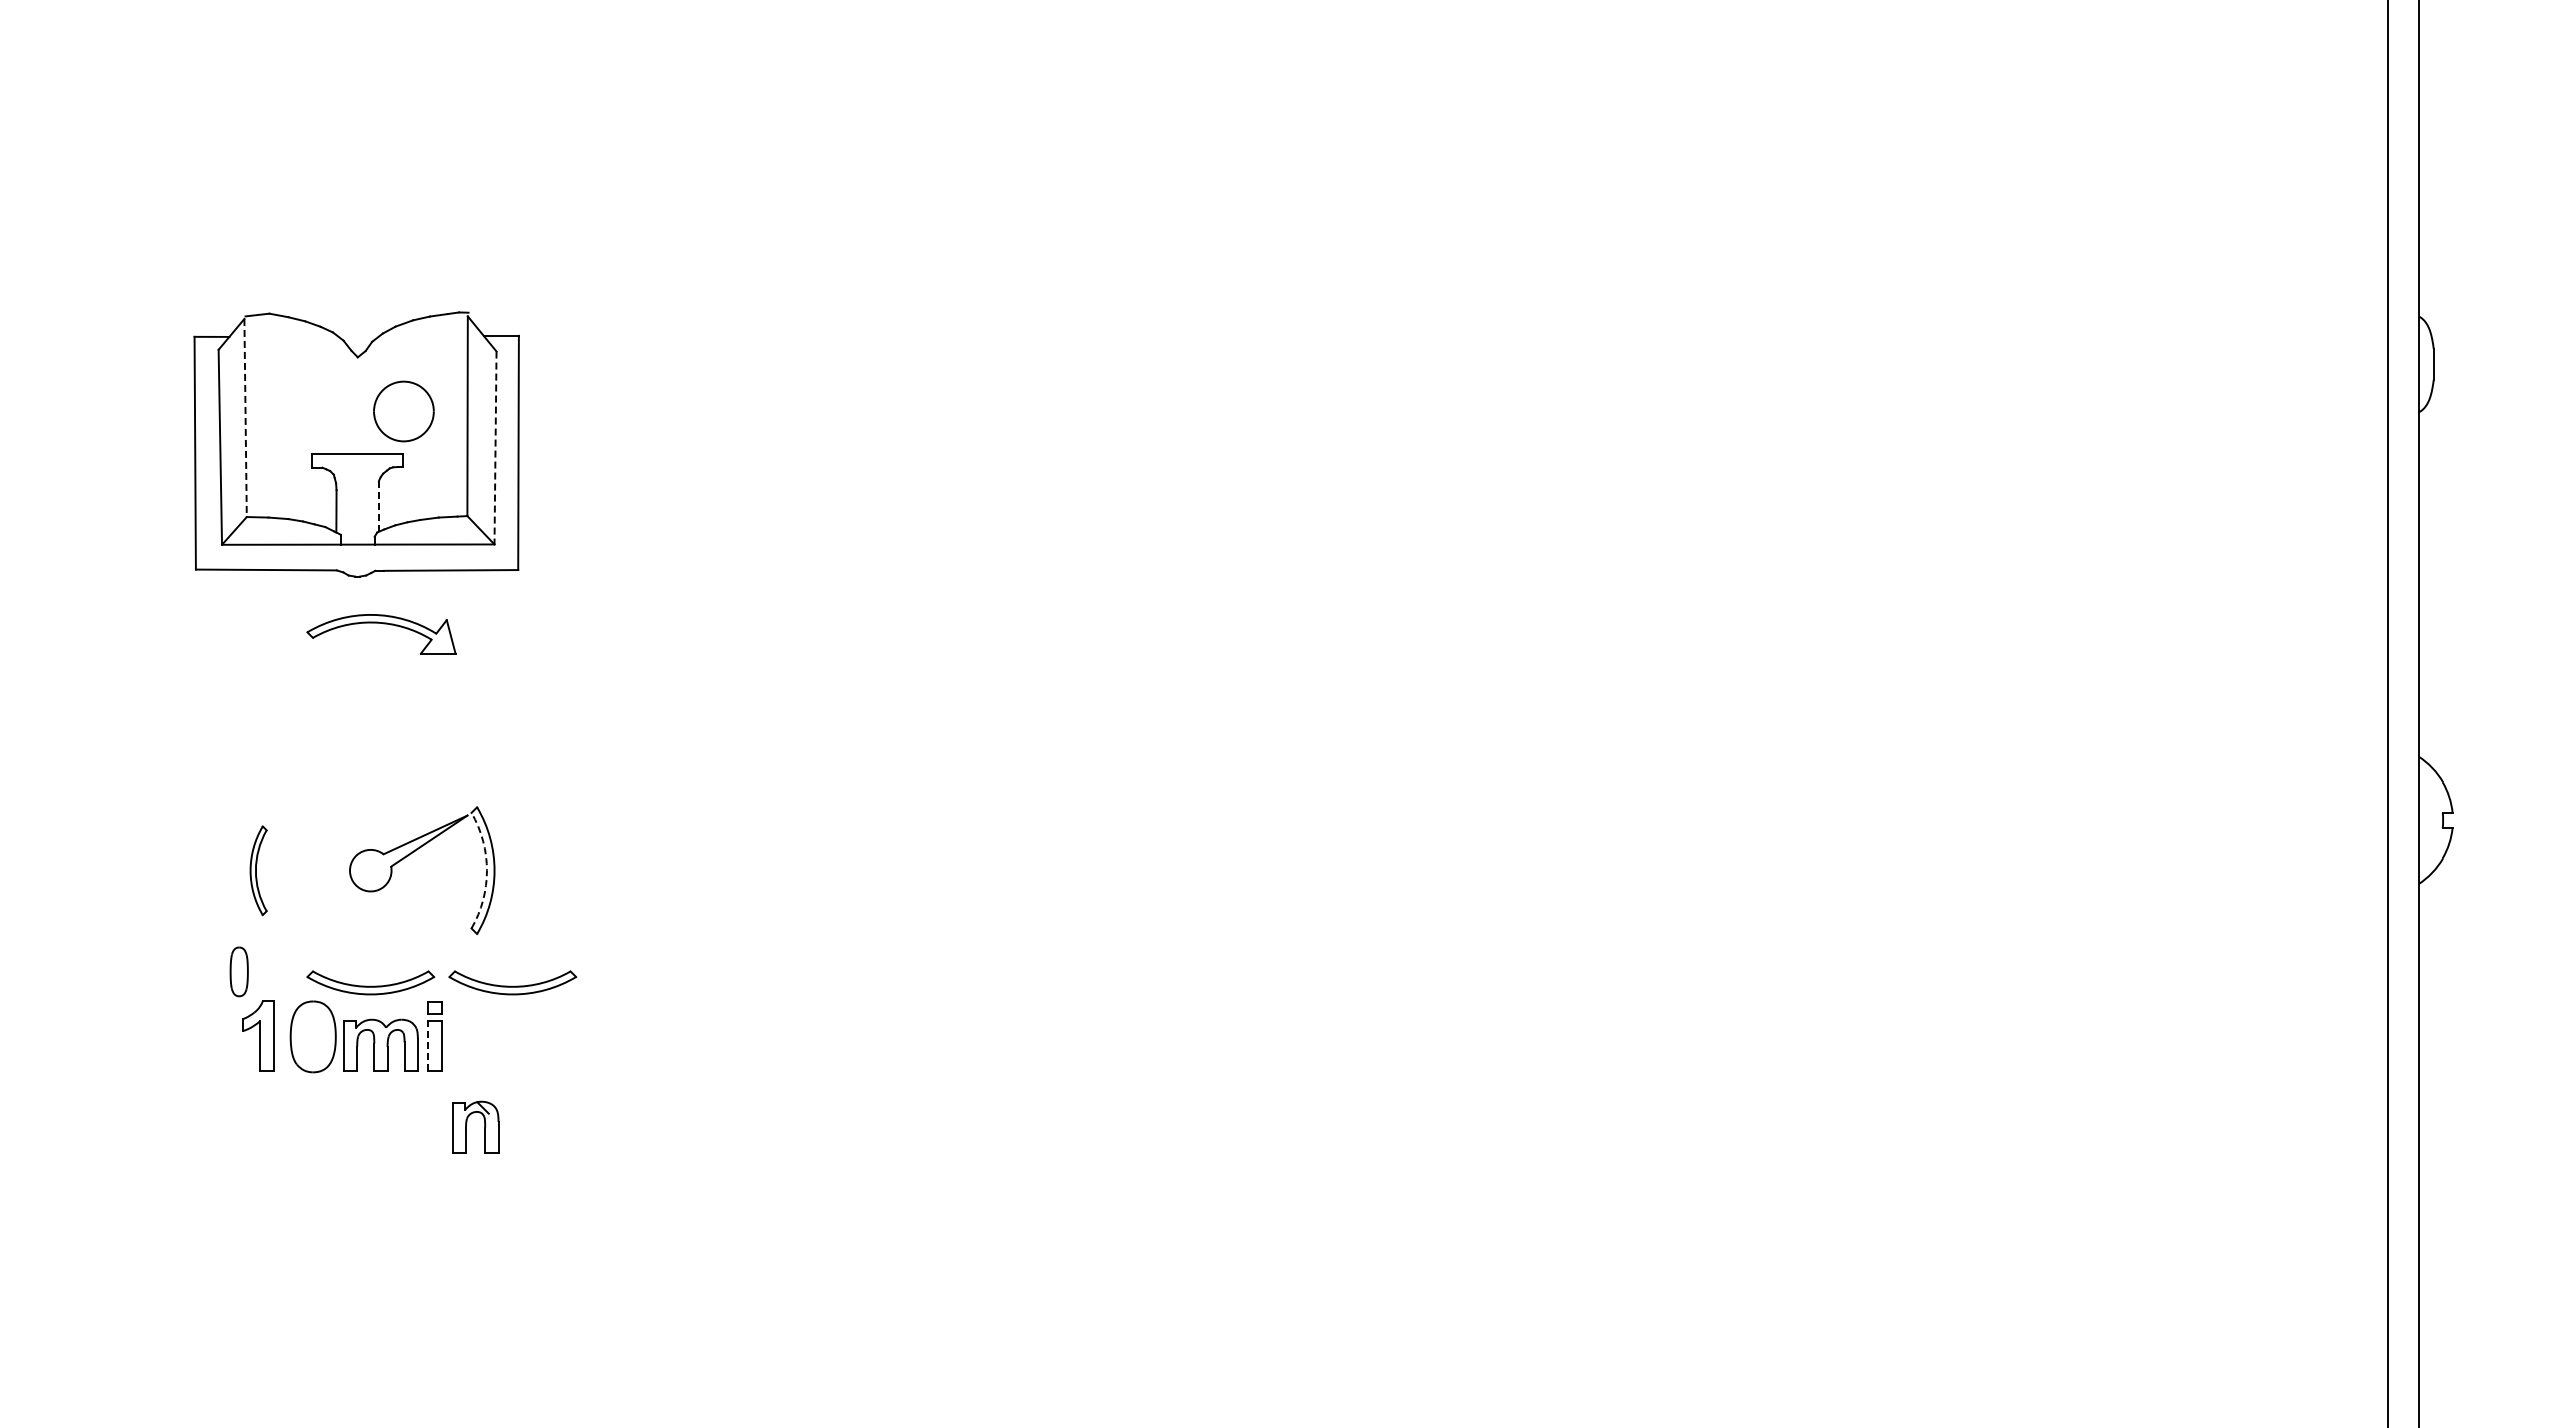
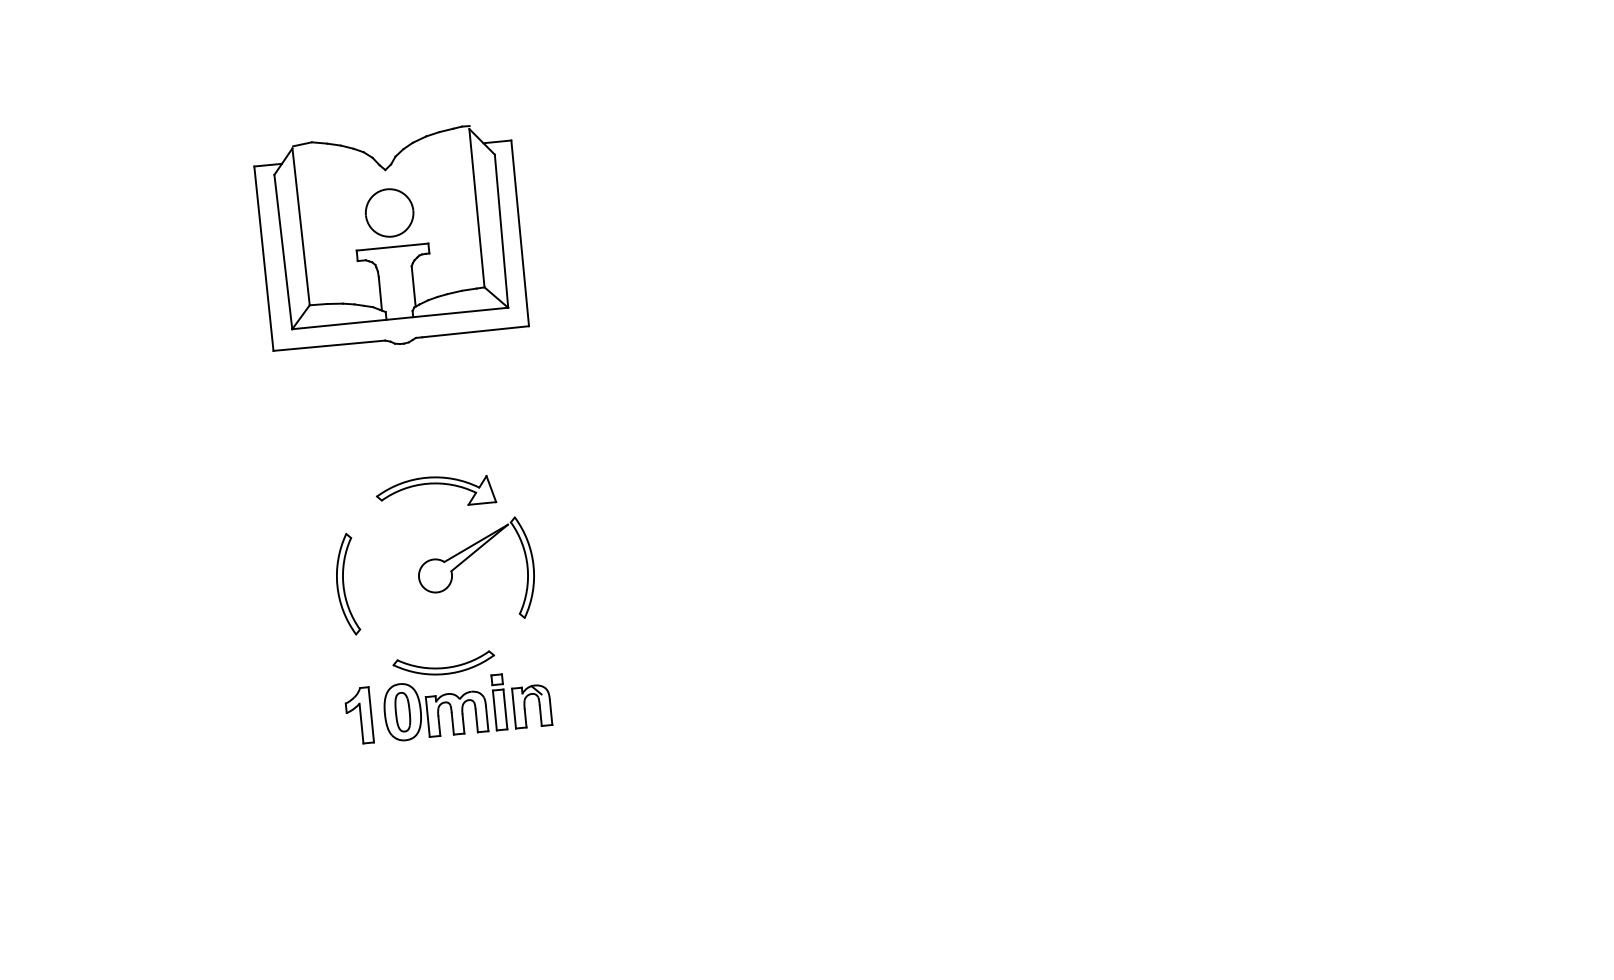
part: (403, 411) -> (389, 213), moved
line: (245, 418) -> (301, 227), dashed -> solid
line: (495, 448) -> (501, 231), dashed -> solid
line: (378, 506) -> (413, 286), dashed -> solid
part: (383, 624) -> (436, 484), moved
part: (258, 870) -> (346, 584), size x1.43
arc: (486, 870) -> (527, 566), dashed -> solid
part: (238, 971) -> (402, 711), moved
part: (512, 982) -> (556, 653), removed
line: (428, 1045) -> (494, 710), dashed -> solid
part: (467, 1123) -> (525, 703), moved

